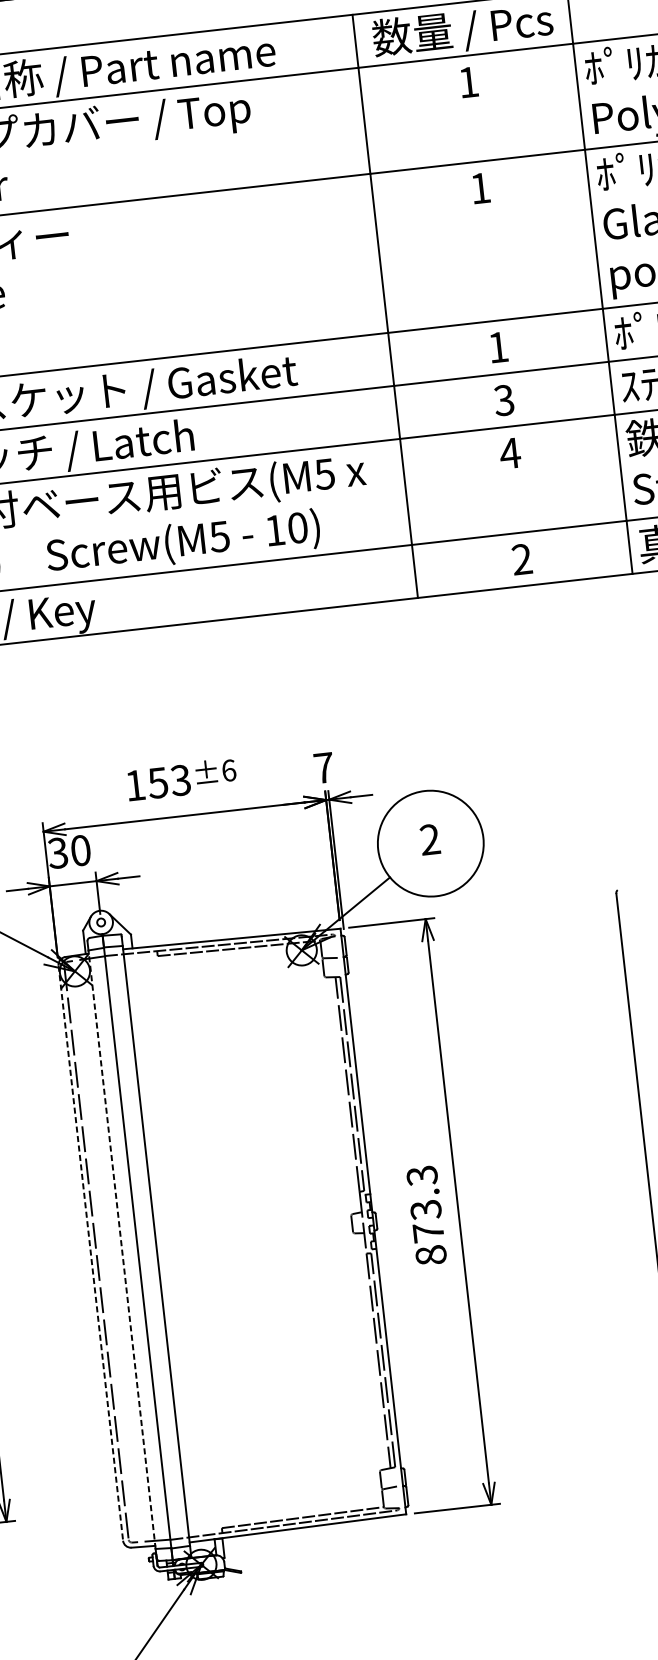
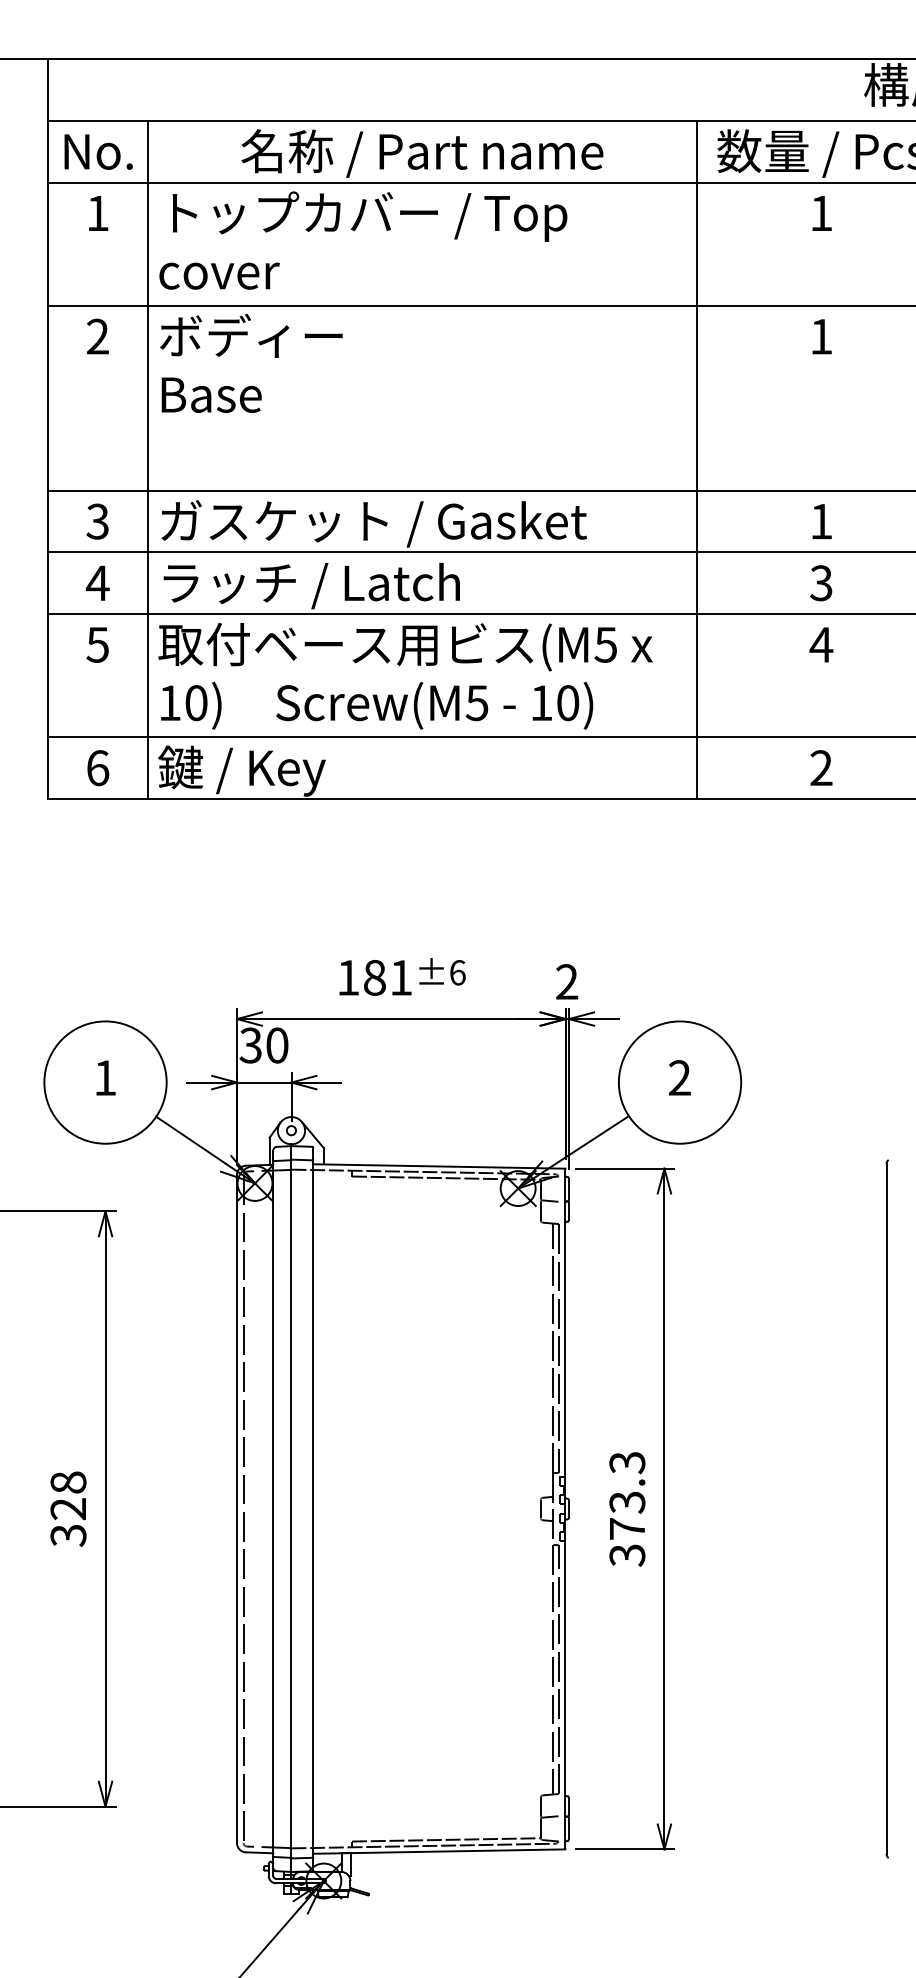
text: (324, 767) -> (567, 981), 7 -> 2
text: (169, 781) -> (387, 977), 153 -> 181
line: (122, 1250) -> (273, 1509), dashed -> solid
line: (91, 1253) -> (237, 1509), dashed -> solid
text: (431, 1255) -> (627, 1555), 873.3 -> 373.3

